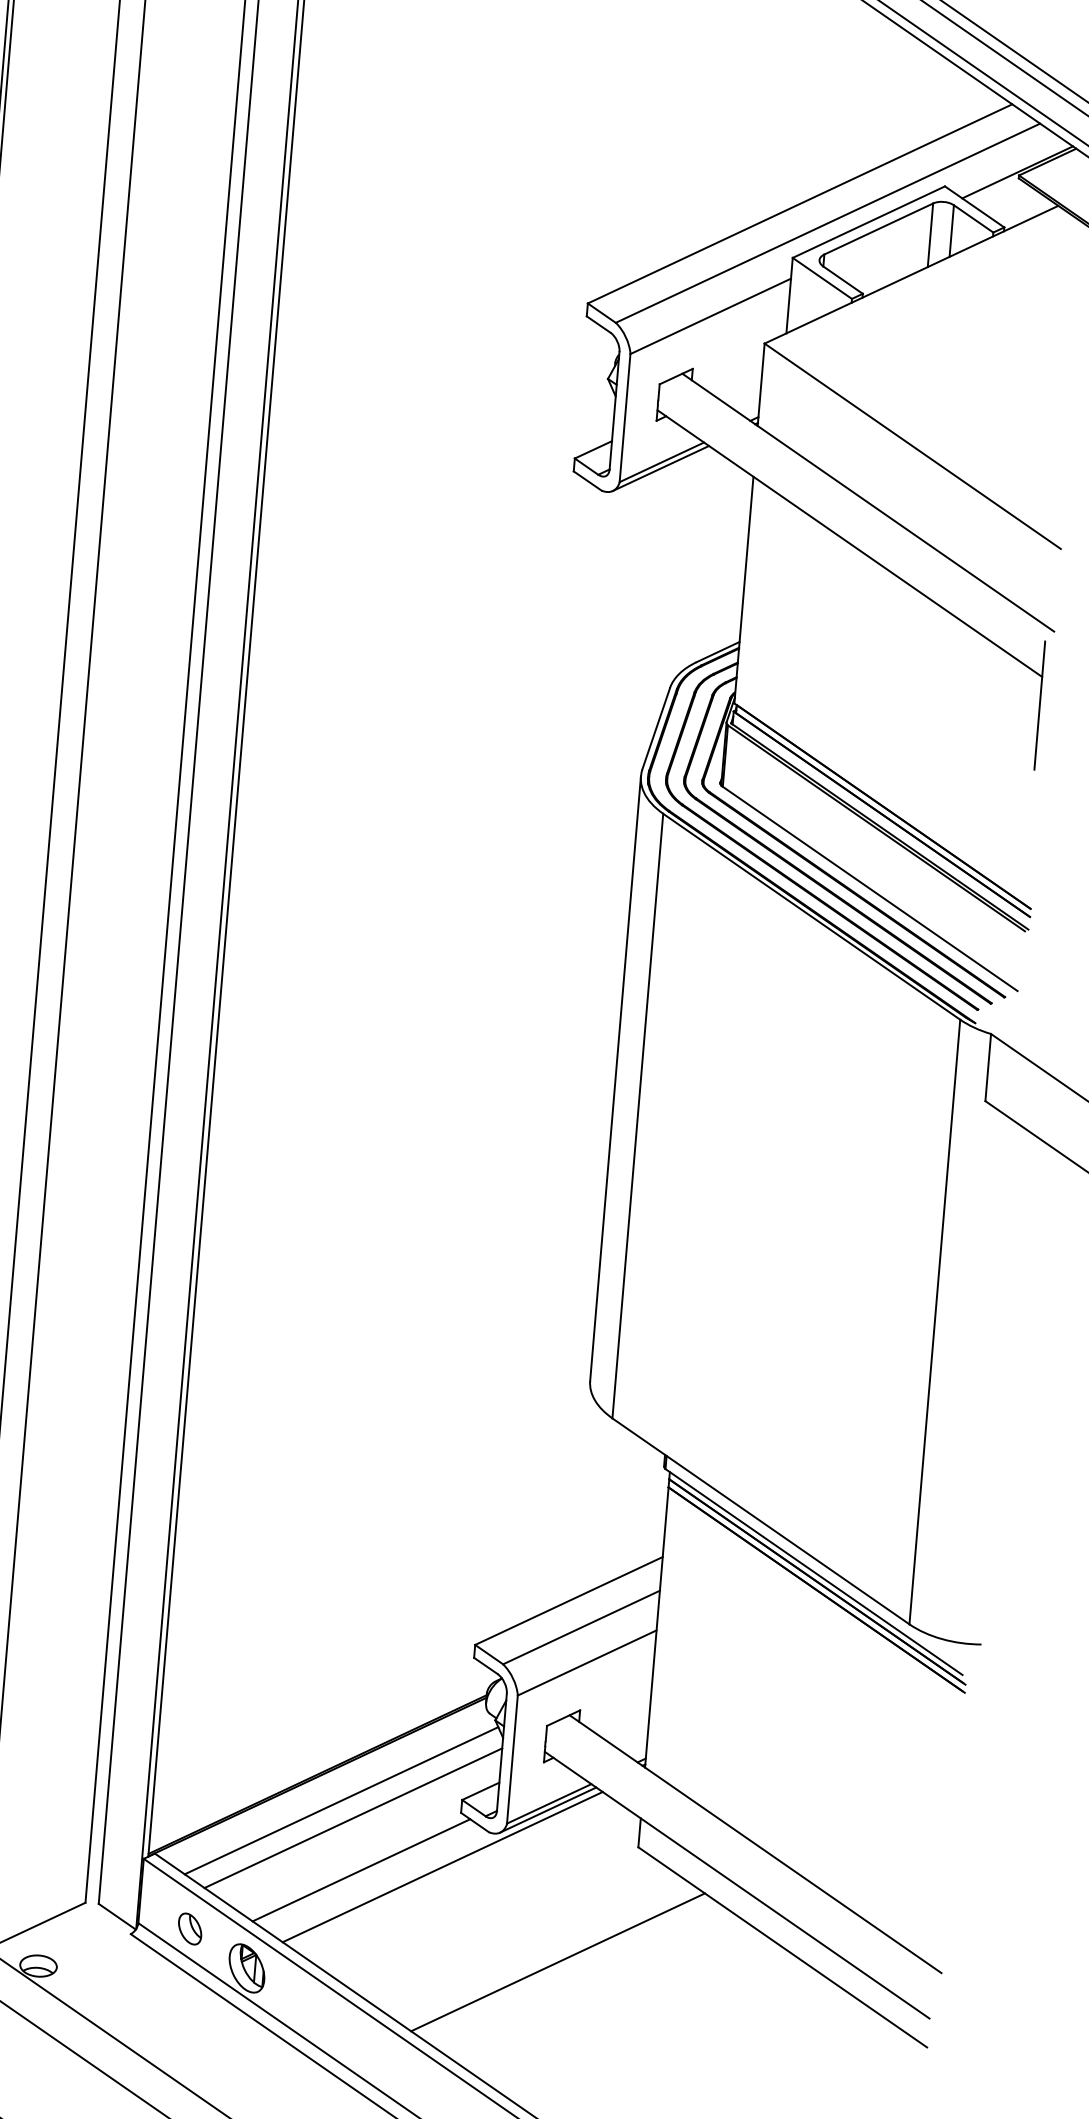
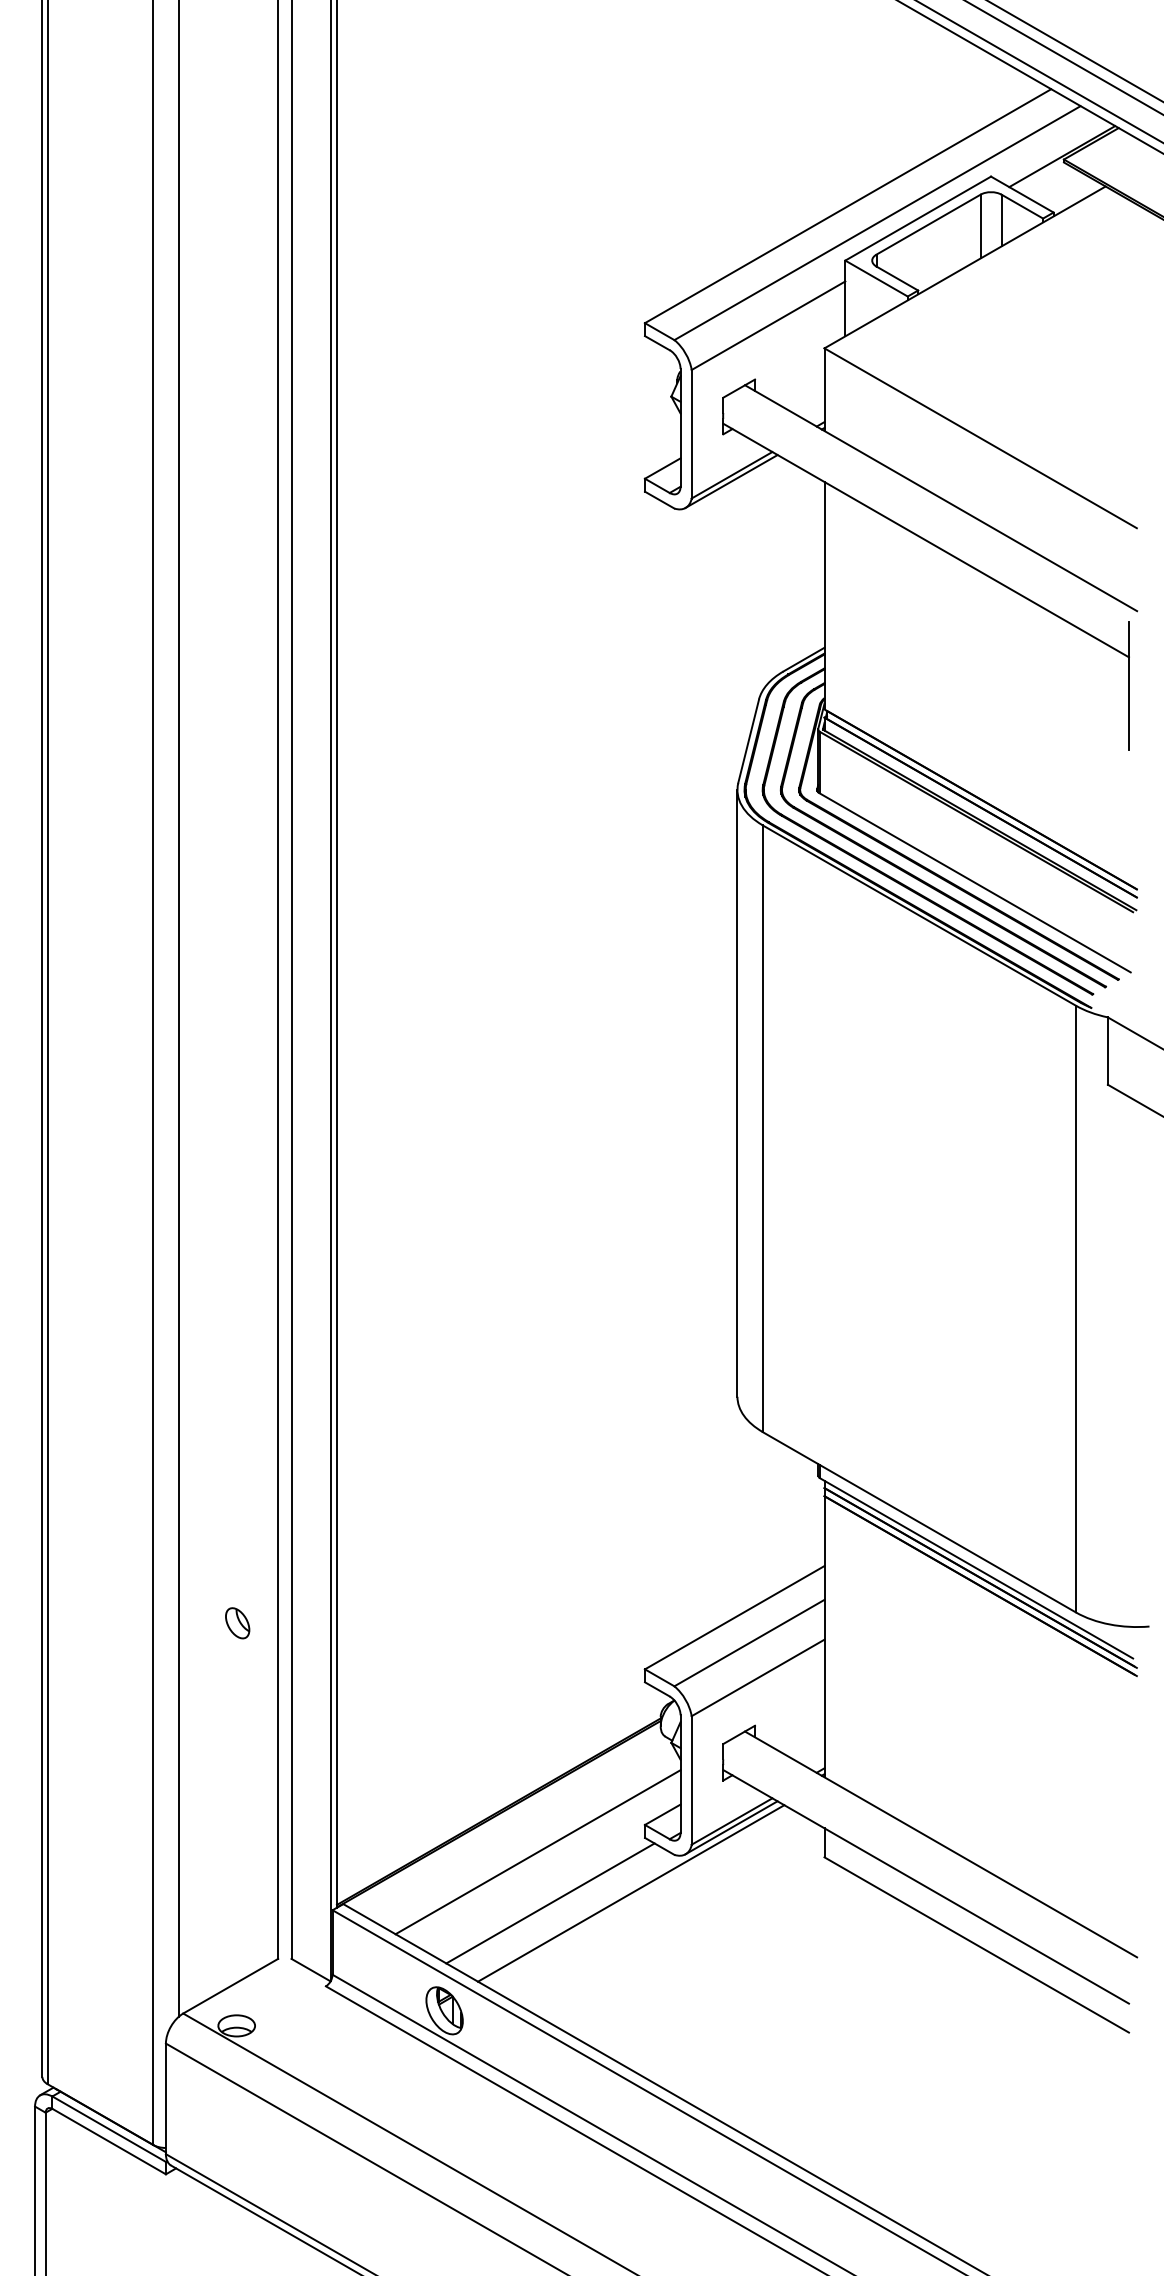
line: (341, 1800) -> (524, 1835), removed
part: (189, 1929) -> (237, 1623), moved
line: (557, 1962) -> (753, 1978), removed

